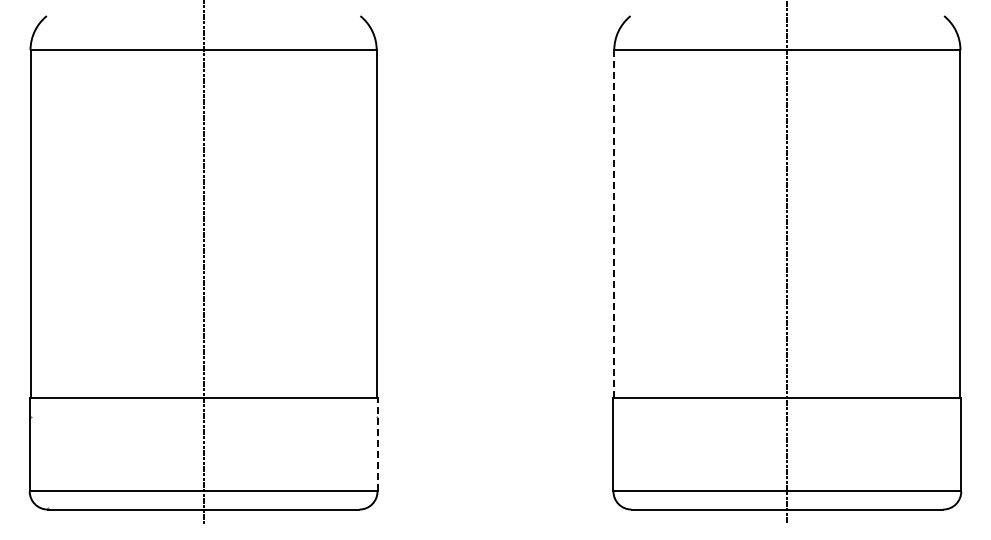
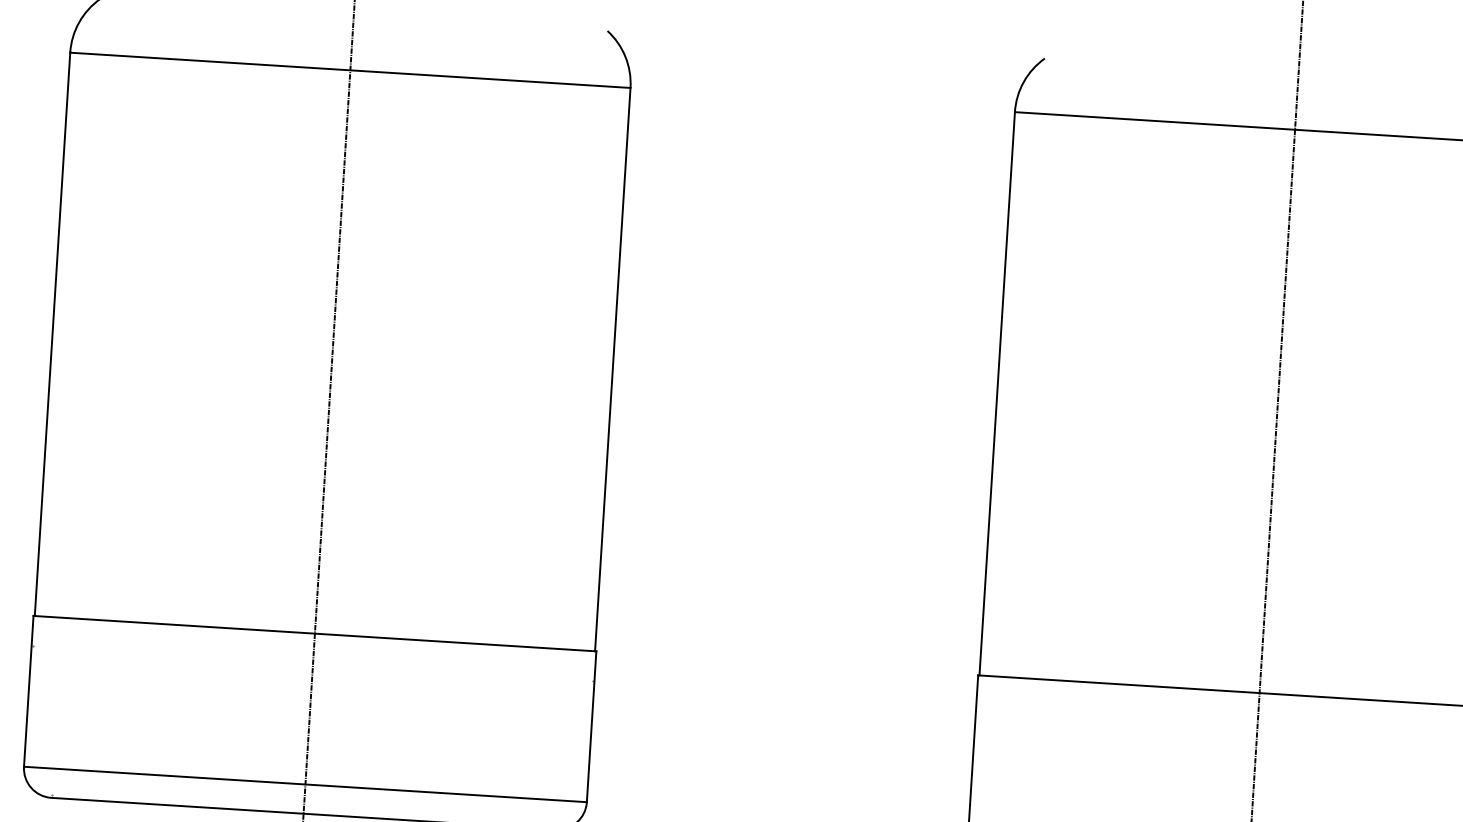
line: (614, 224) -> (997, 394), dashed -> solid
line: (377, 444) -> (591, 726), dashed -> solid

